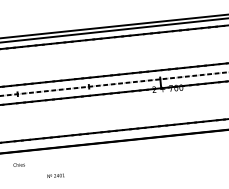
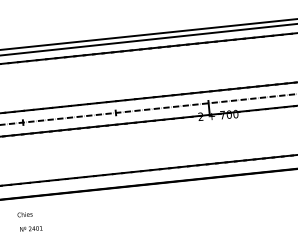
text: (55, 175) -> (30, 228), moved

